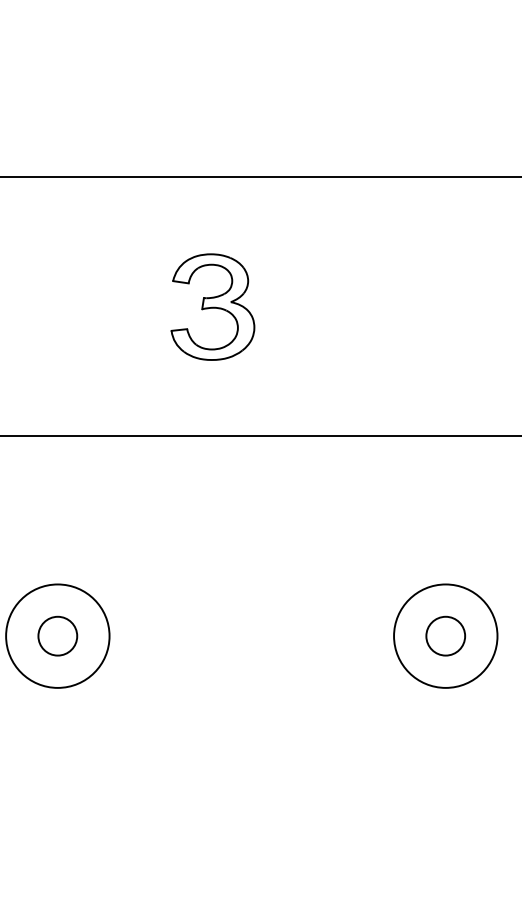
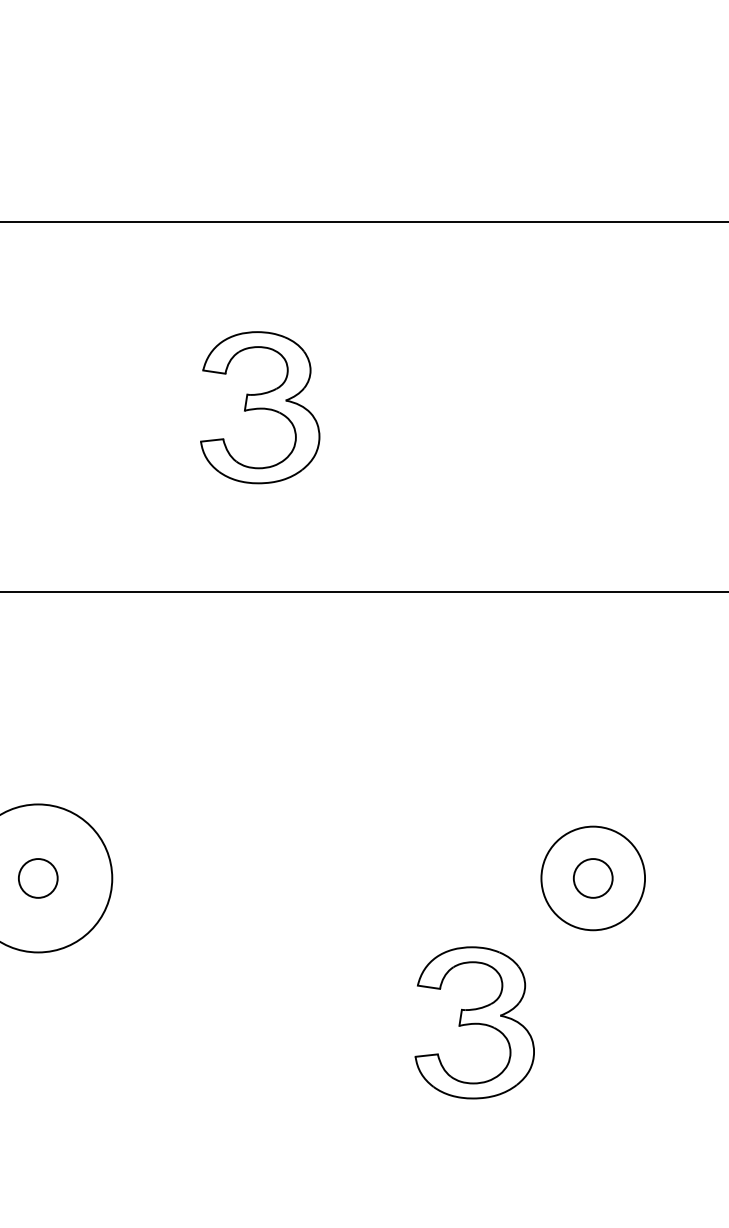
circle: (57, 635) -> (37, 877), size x0.7
circle: (445, 635) -> (592, 877), size x0.7
circle: (445, 635) -> (592, 877), size x0.7
part: (362, 736) -> (474, 1021), added

